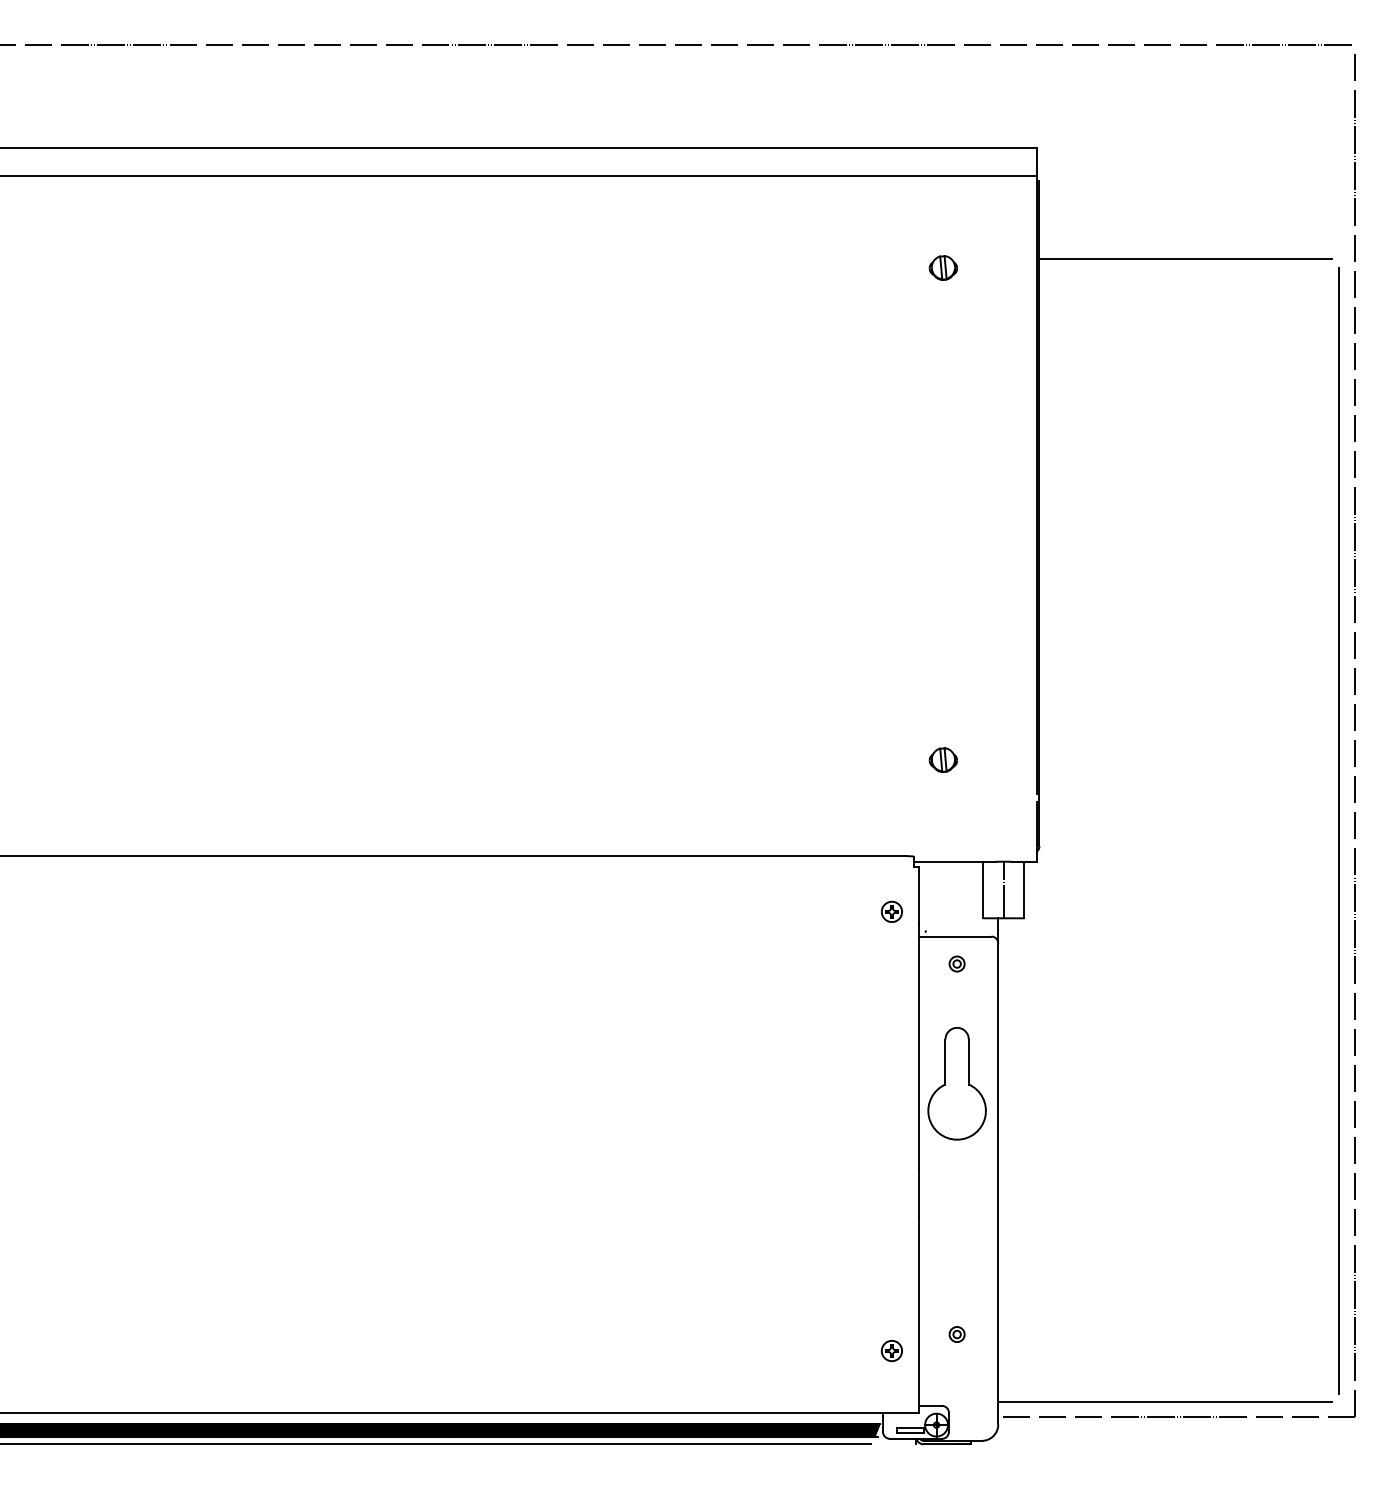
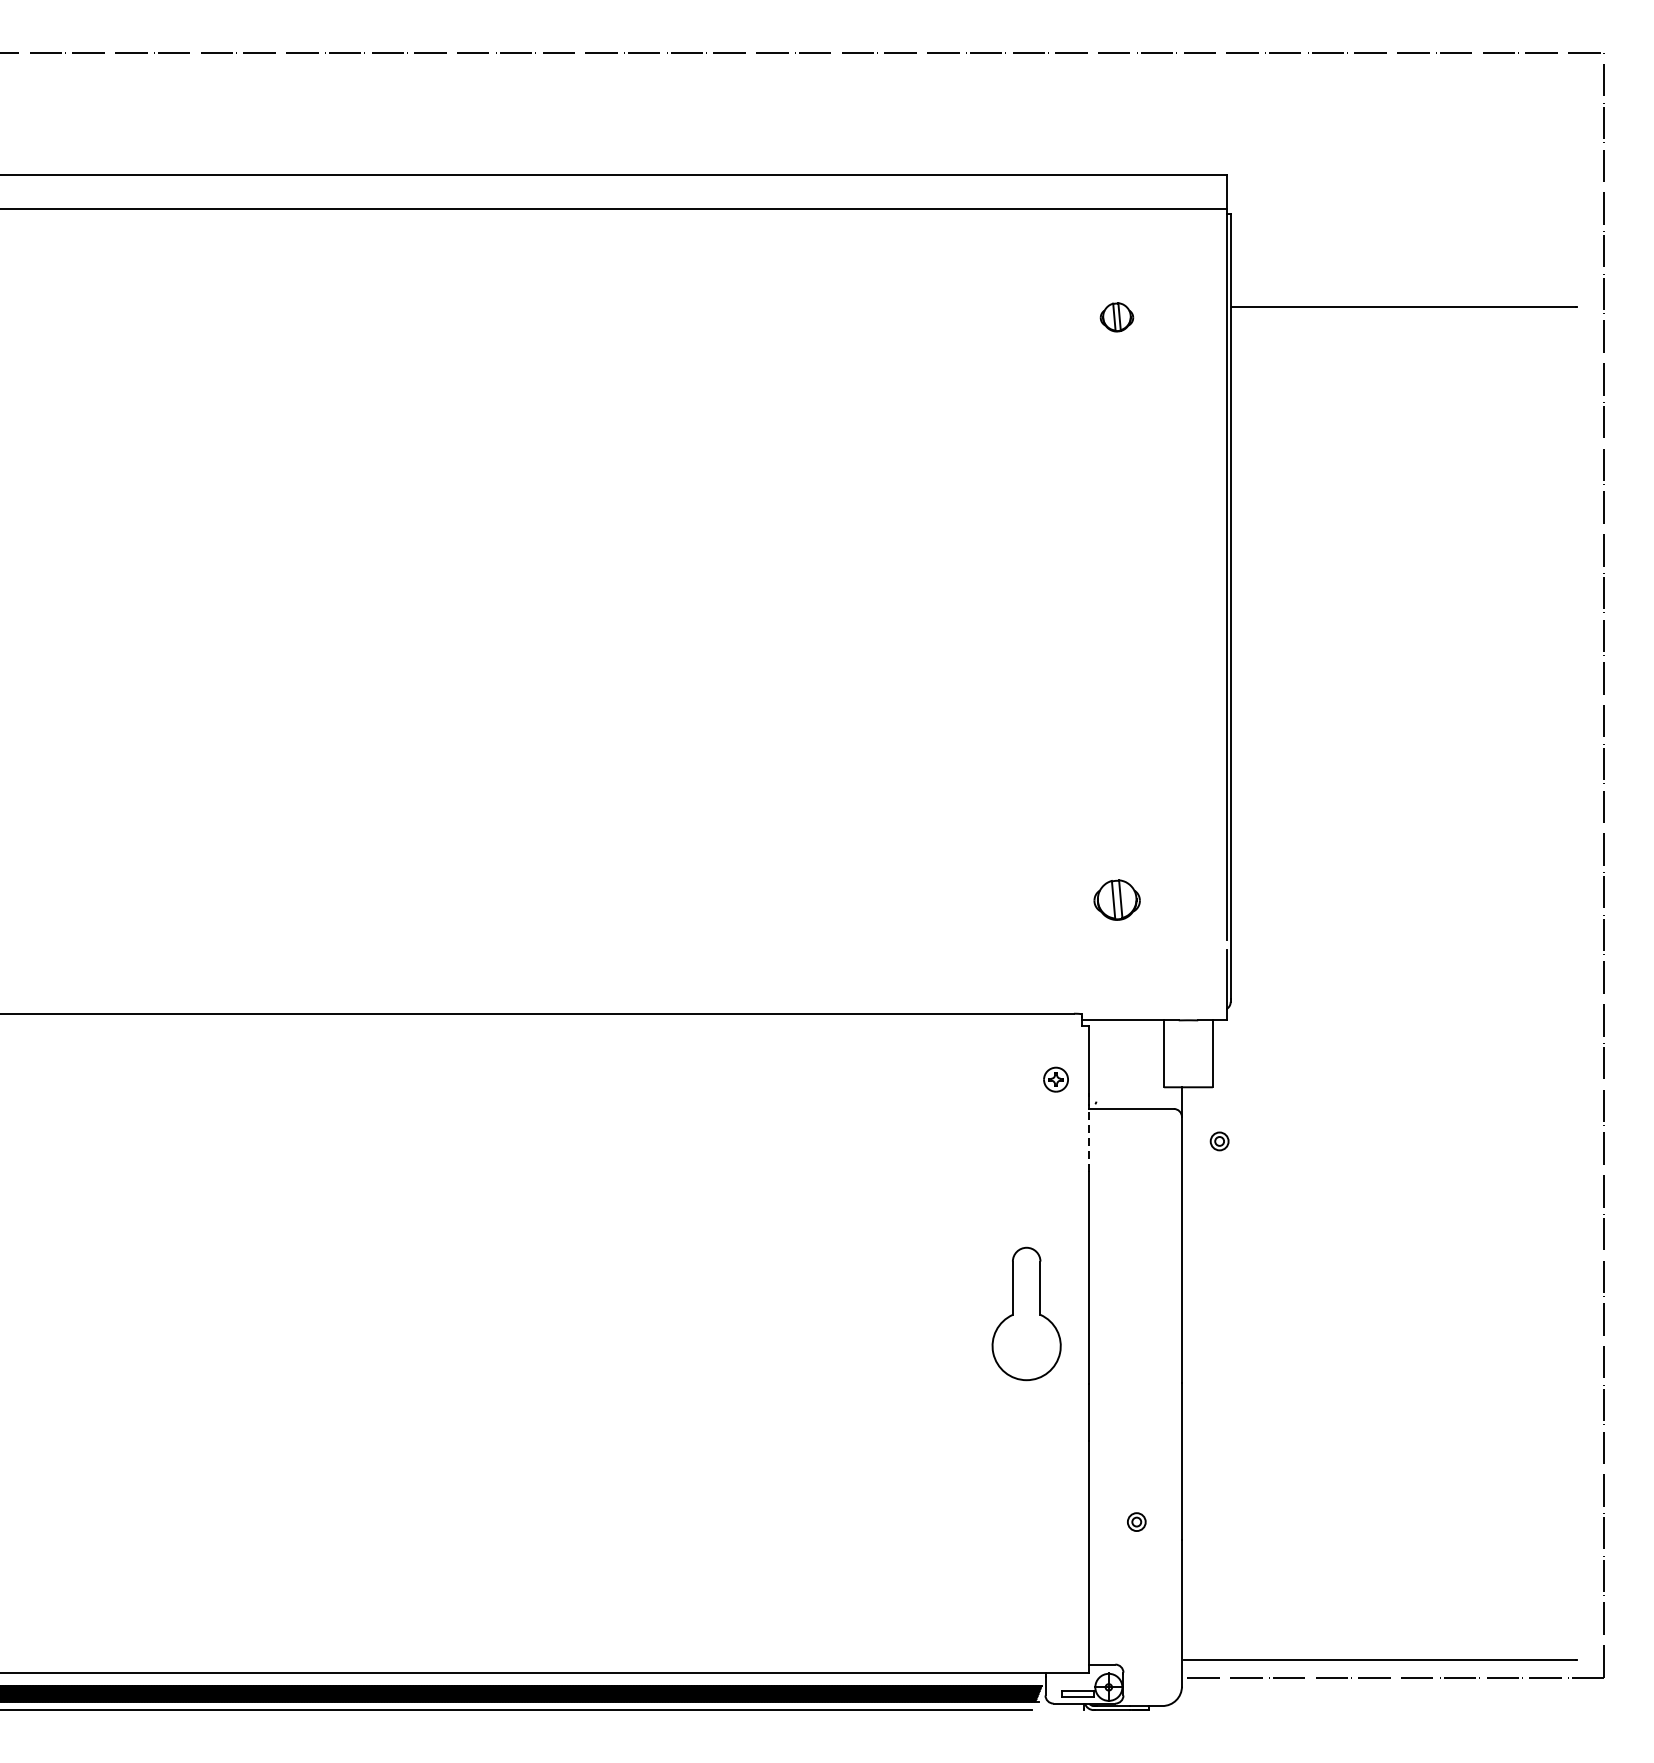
part: (942, 759) -> (1115, 899), size x1.4
line: (1339, 830) -> (1585, 983), removed
line: (1003, 889) -> (1188, 1053), removed
line: (919, 963) -> (1088, 1140), solid -> dashed
part: (956, 963) -> (1218, 1140), moved
part: (956, 1083) -> (1025, 1313), moved
part: (956, 1334) -> (1136, 1522), moved
part: (891, 1350) -> (1055, 1599), removed

